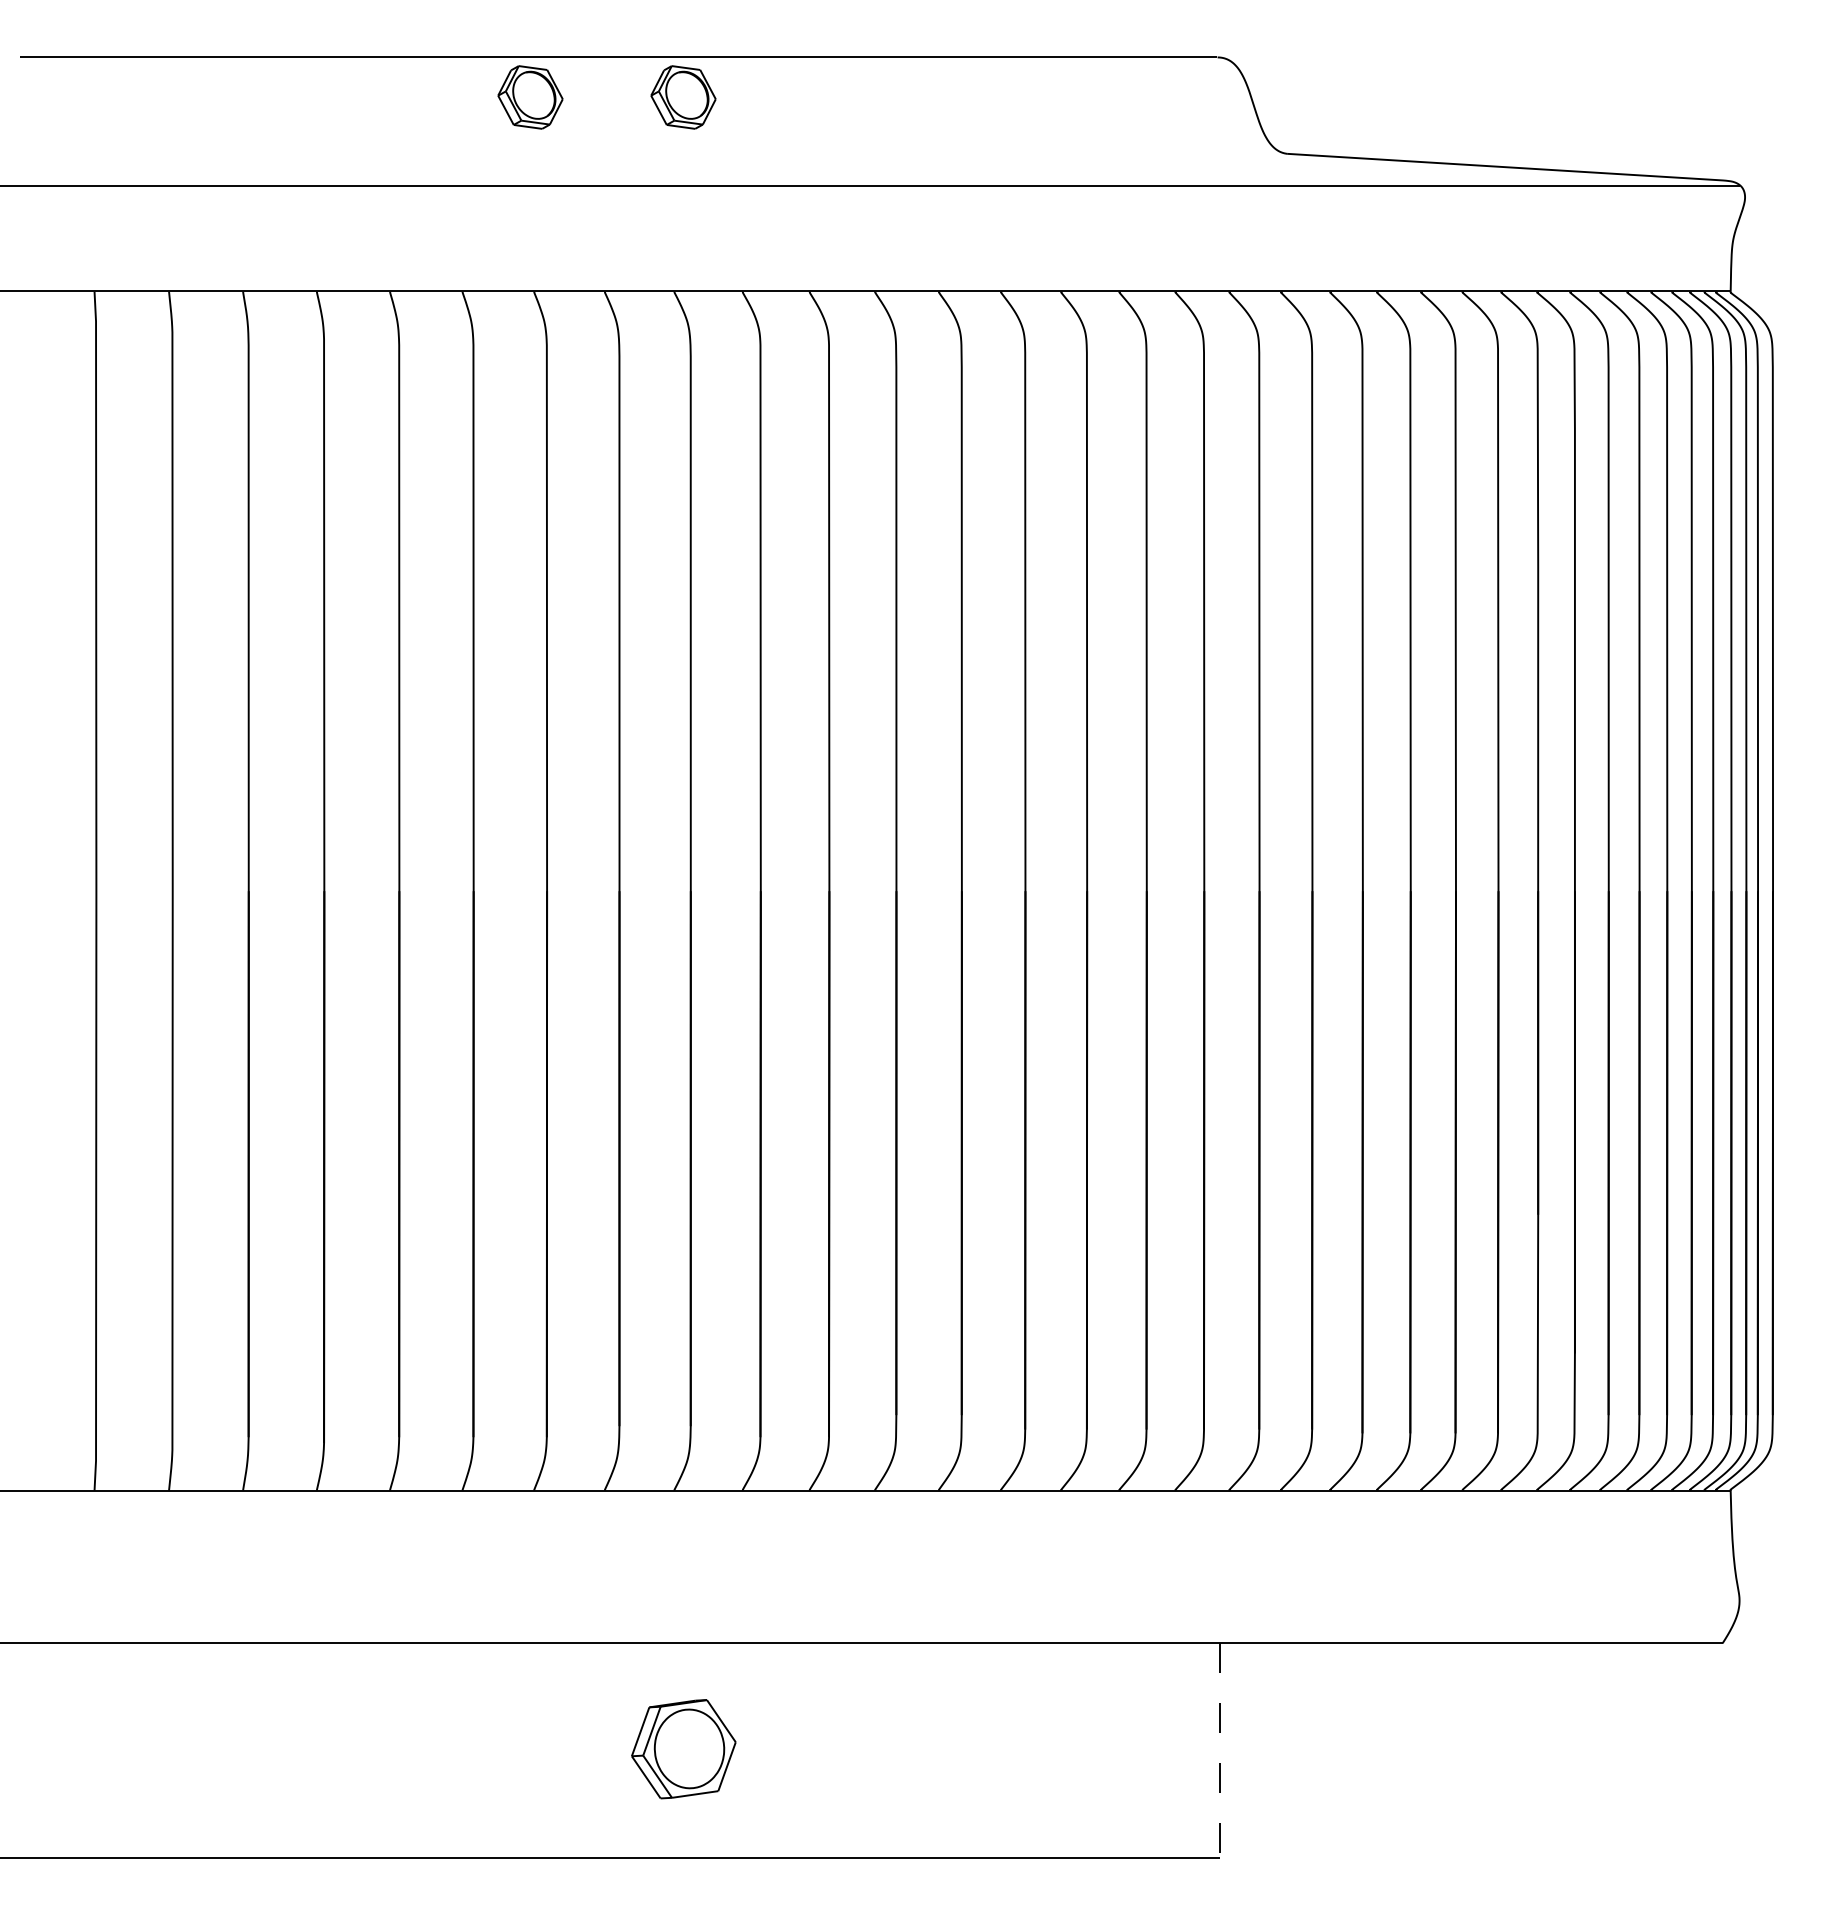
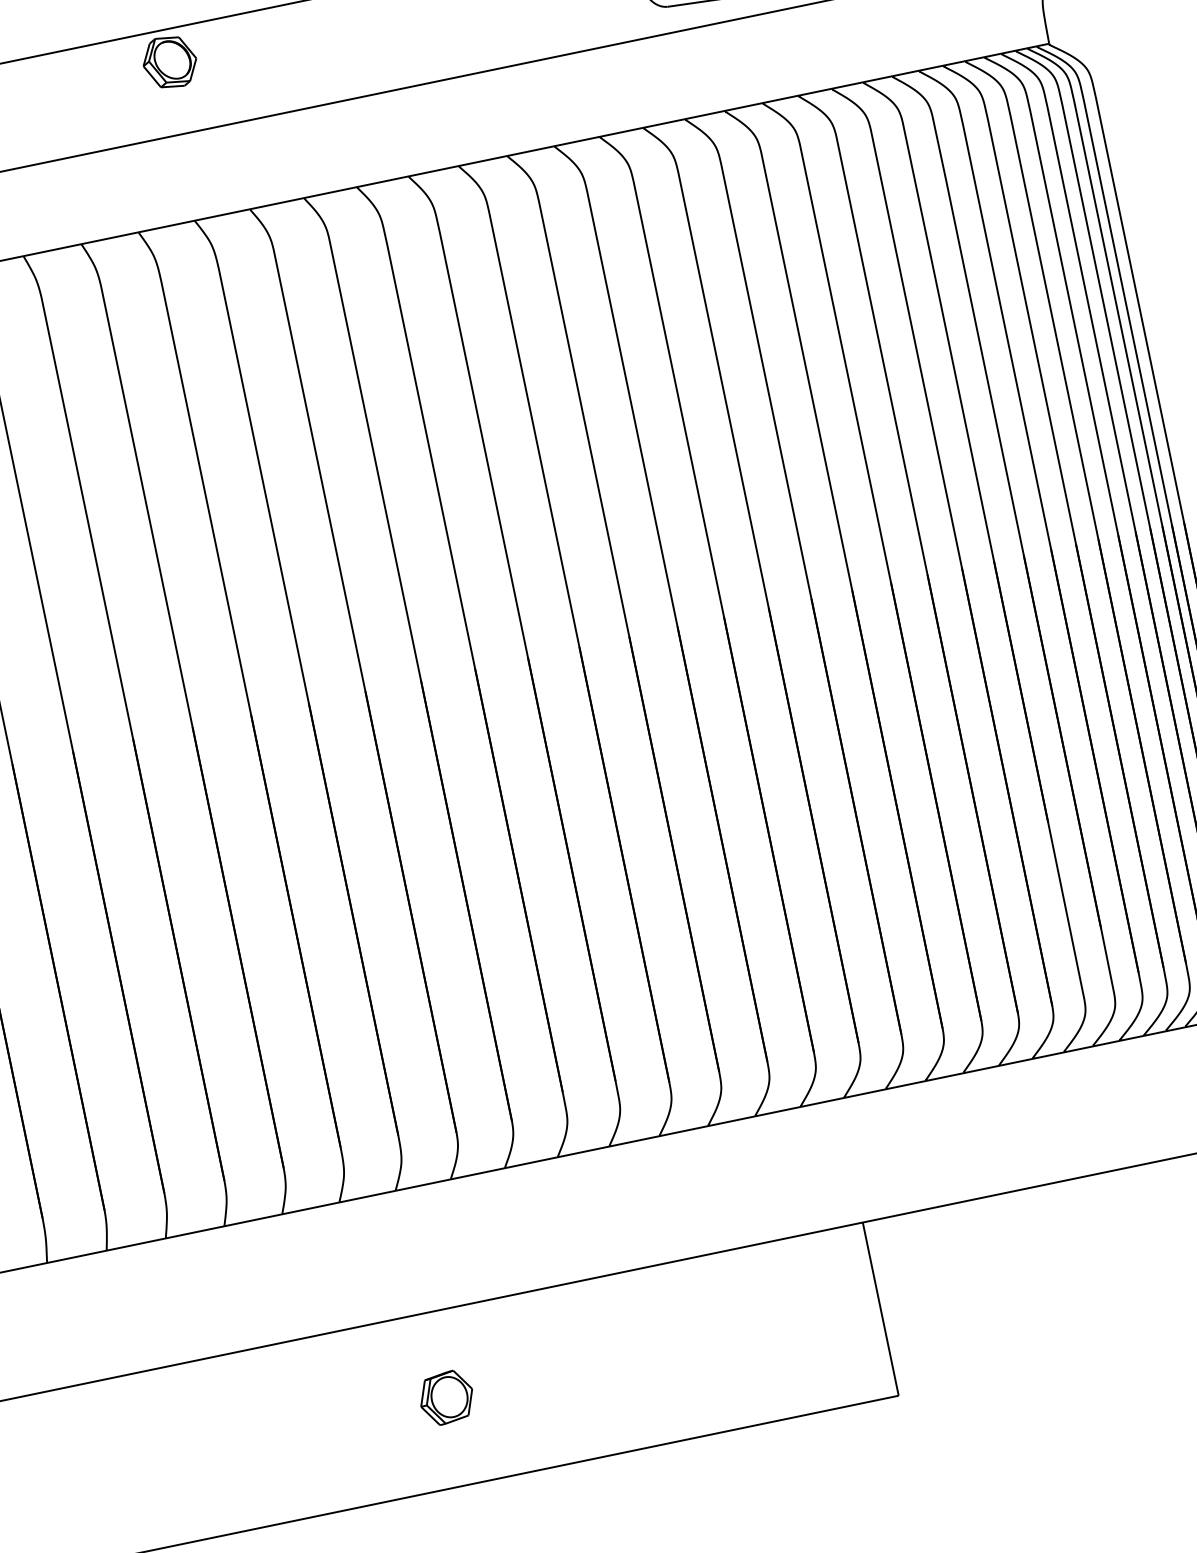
part: (530, 97) -> (46, 87), removed
part: (683, 1748) -> (446, 1397), size x0.62
line: (1220, 1750) -> (881, 1309), dashed -> solid

